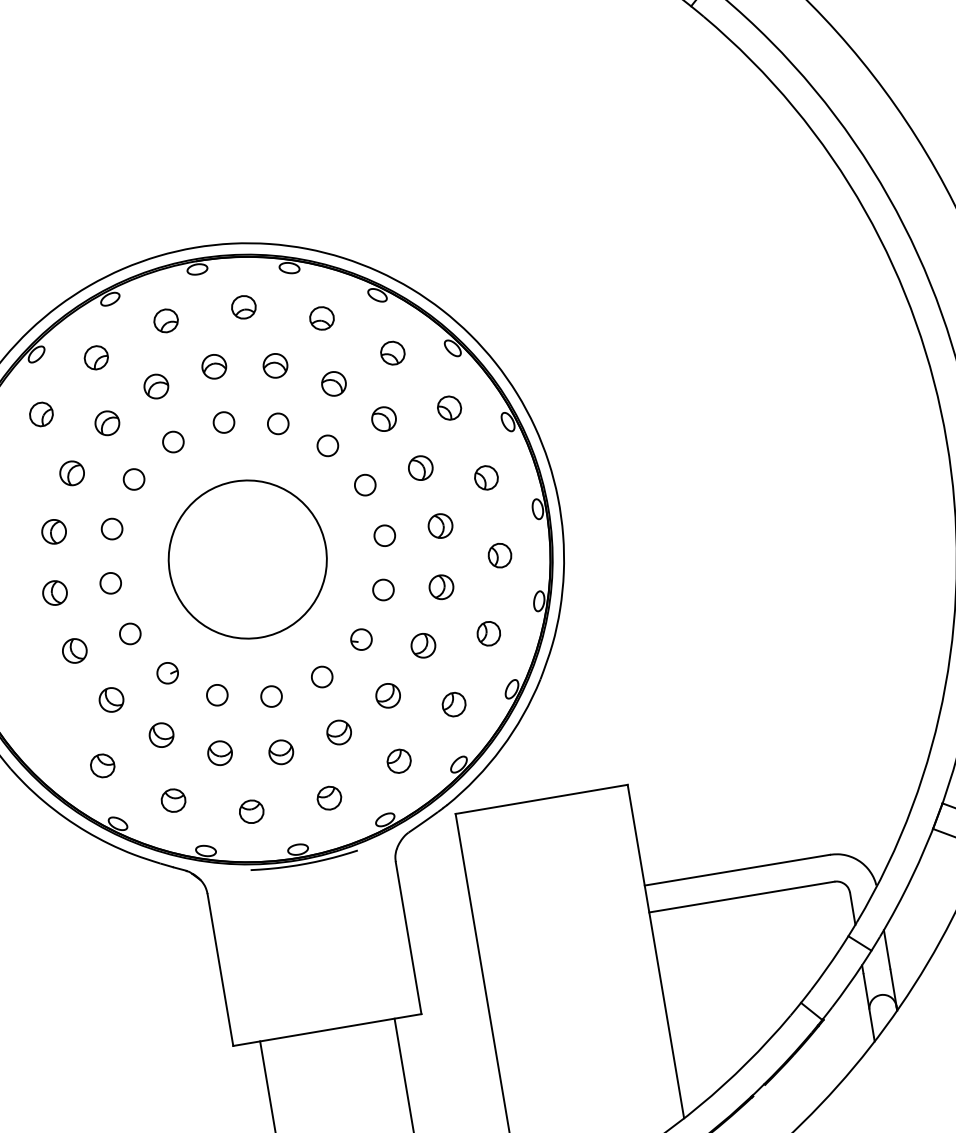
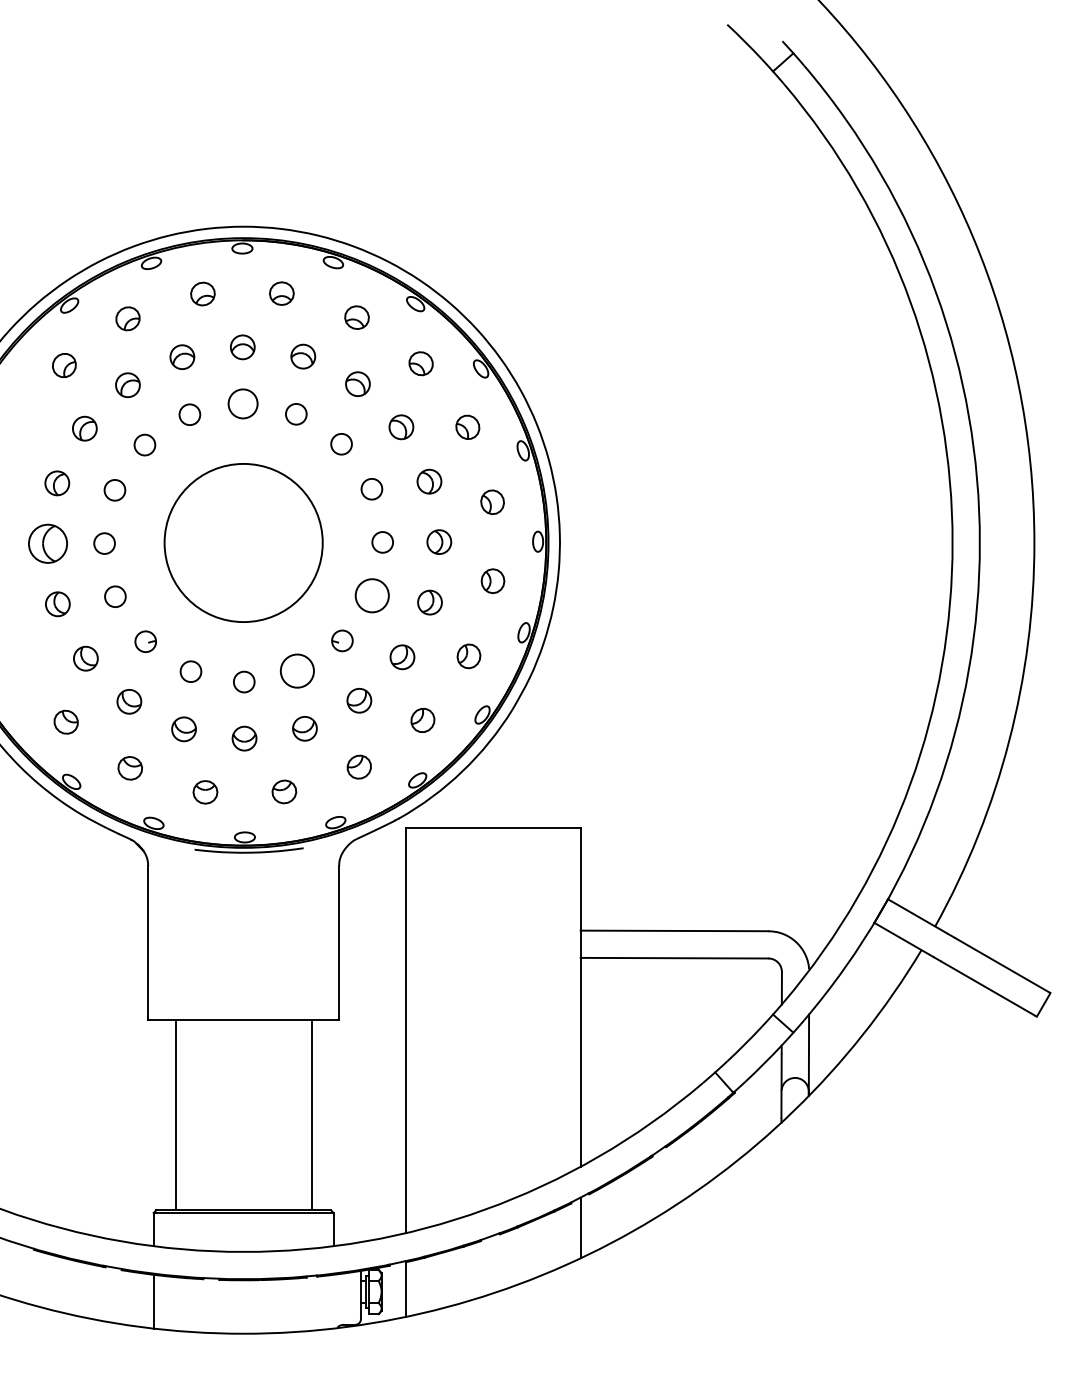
circle: (223, 422) -> (242, 403), size x1.4
circle: (383, 589) -> (372, 595), size x1.6
part: (54, 592) -> (47, 543), size x1.6
circle: (322, 677) -> (297, 671), size x1.6

